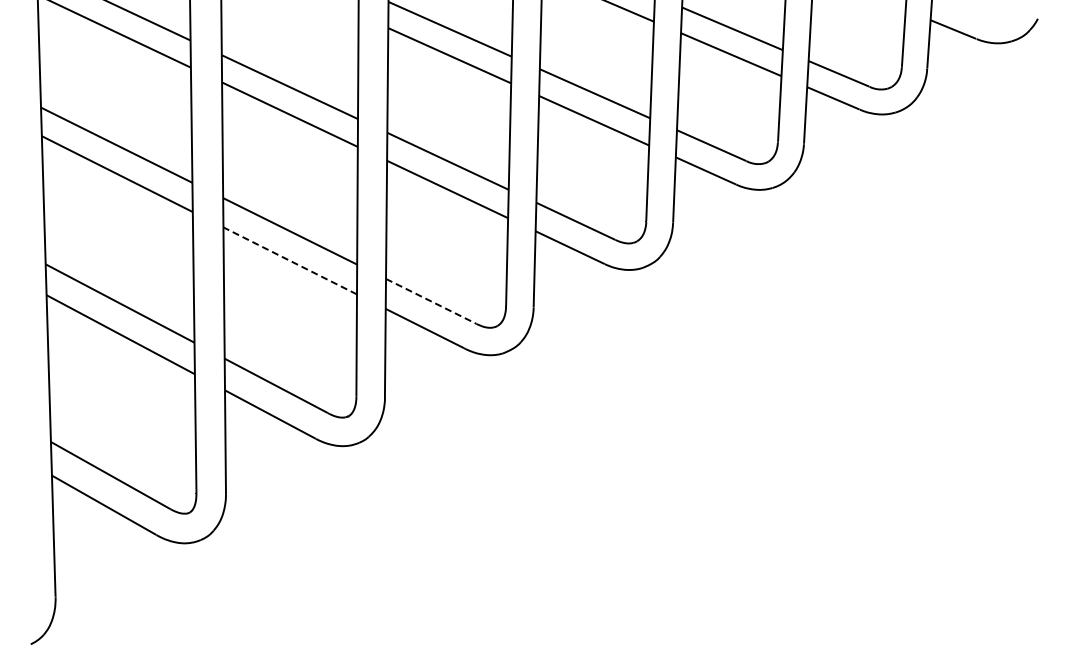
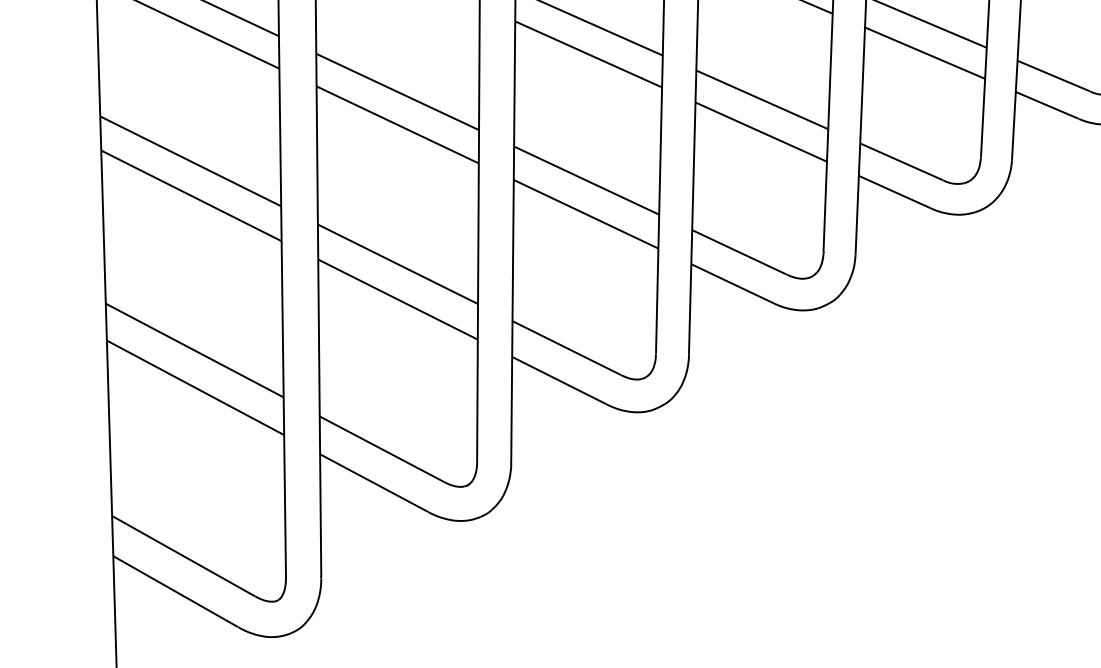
line: (290, 260) -> (398, 299), dashed -> solid
line: (431, 301) -> (566, 348), dashed -> solid

